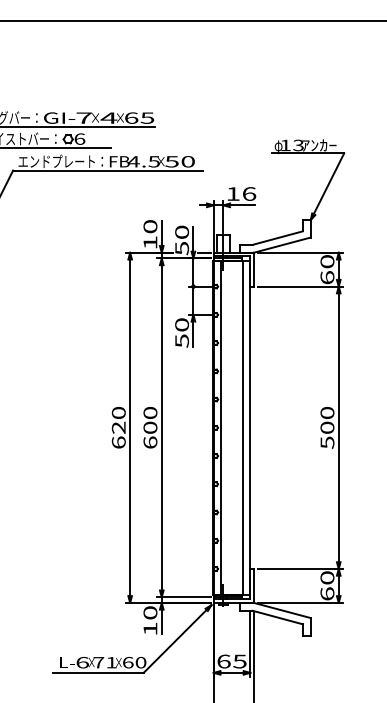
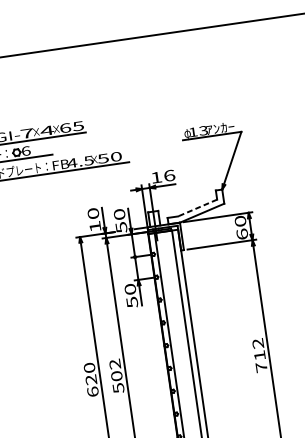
line: (277, 238) -> (197, 208), solid -> dashed
text: (150, 427) -> (116, 375), 600 -> 502
text: (327, 427) -> (259, 355), 500 -> 712

